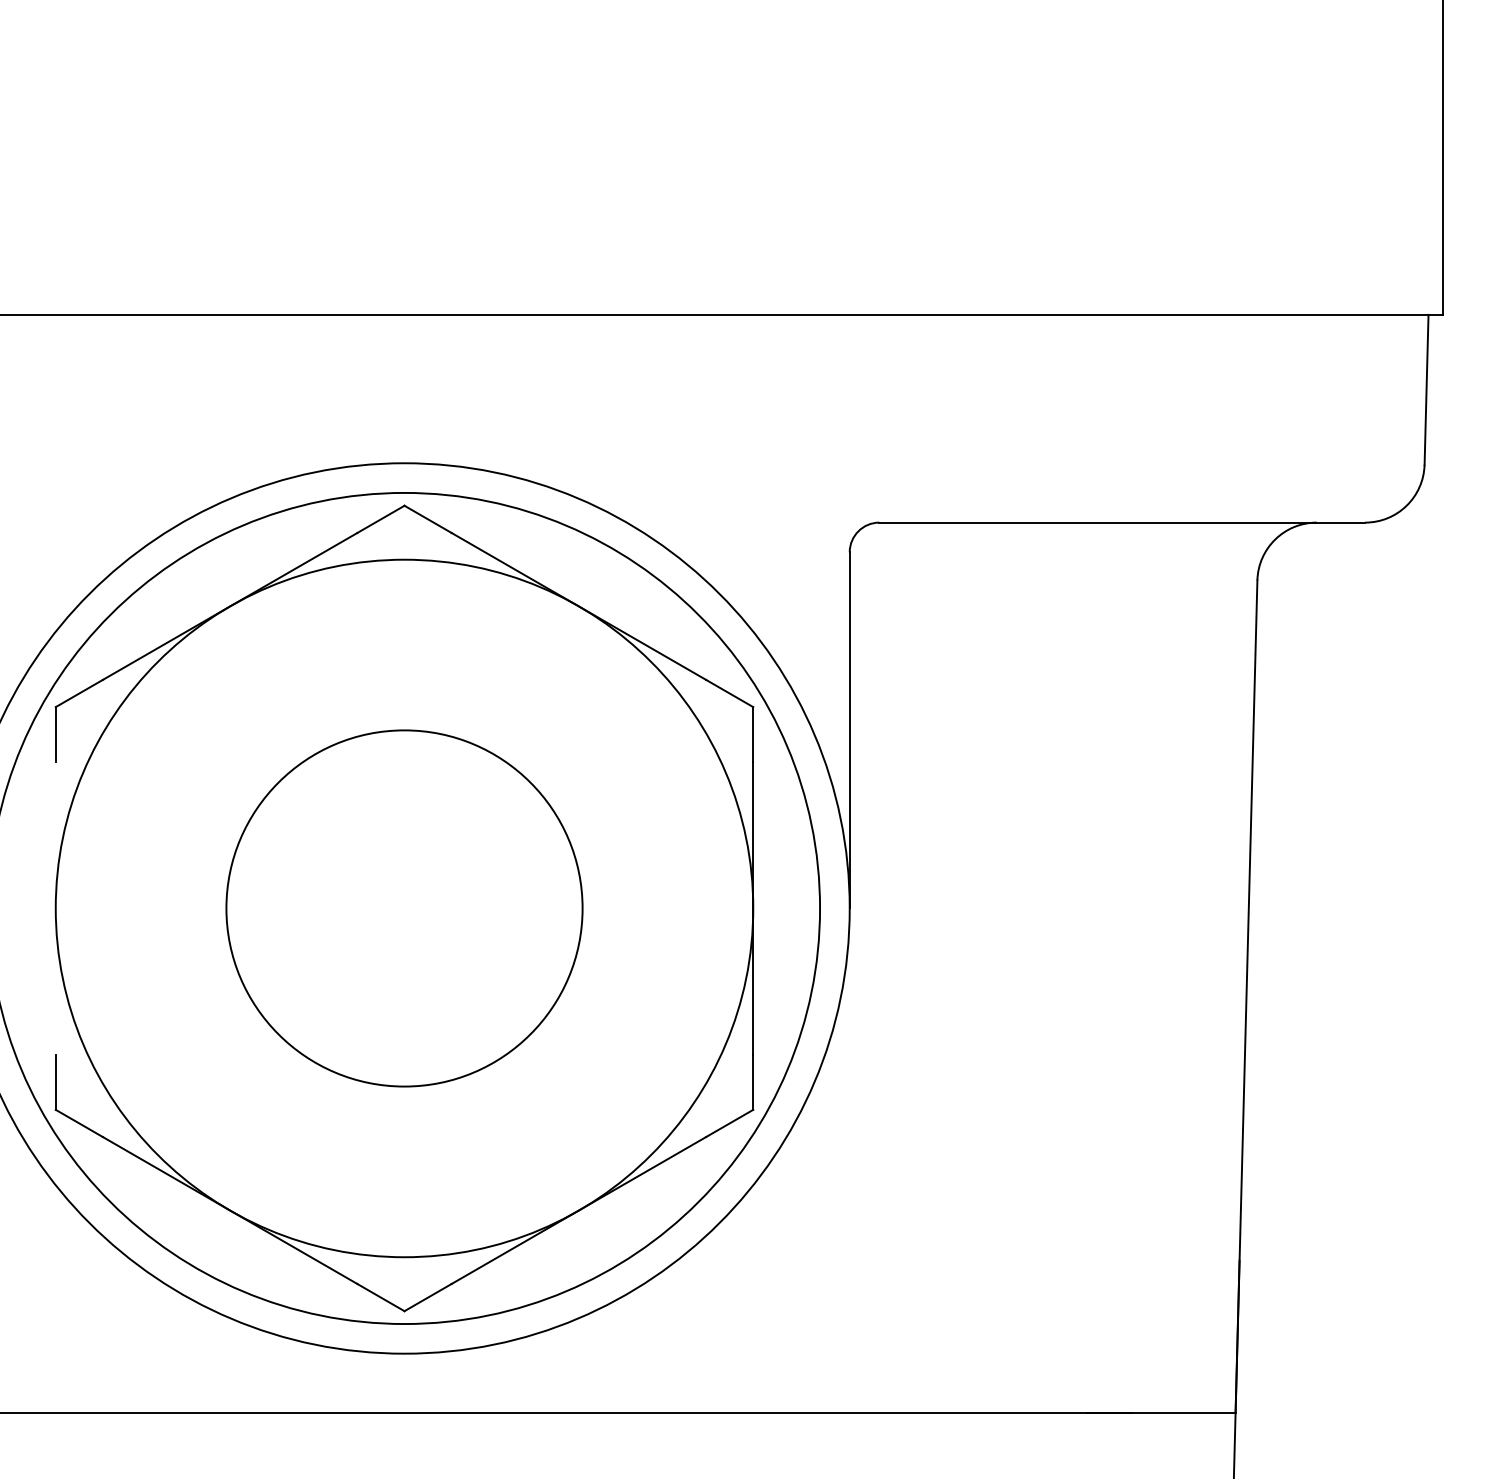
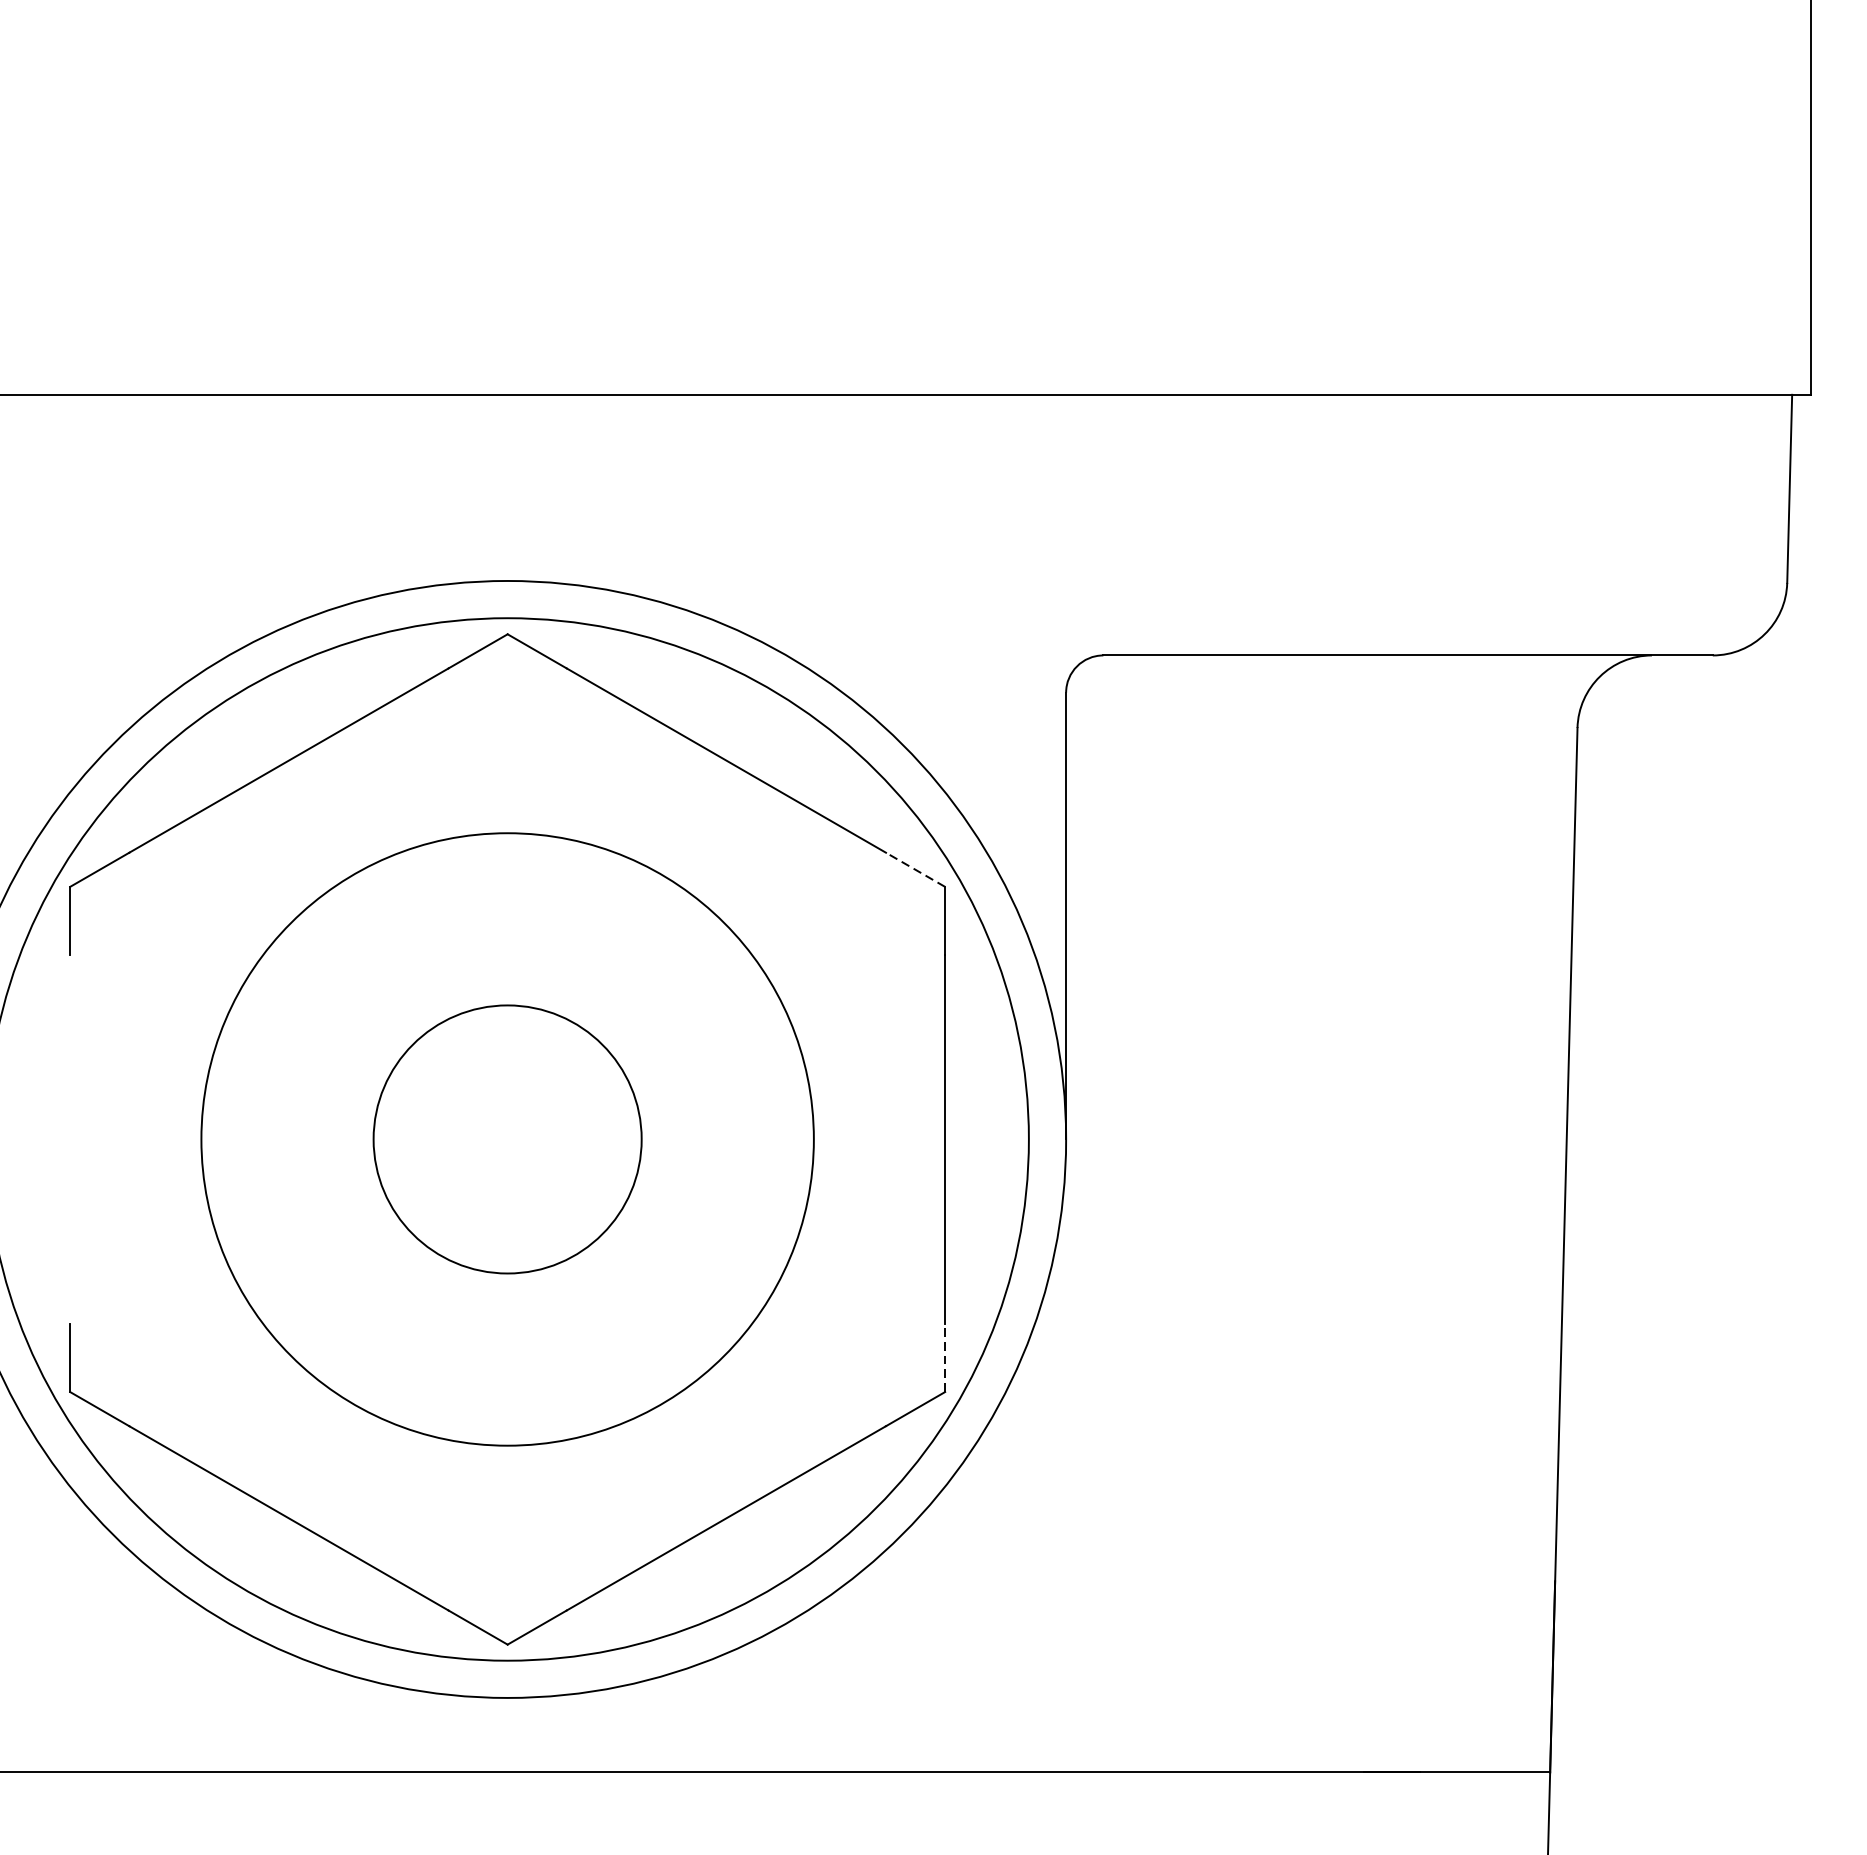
line: (729, 693) -> (915, 869), solid -> dashed
circle: (404, 908) -> (507, 1139), size x0.6
circle: (404, 908) -> (507, 1139), size x0.7
line: (753, 1082) -> (945, 1357), solid -> dashed

